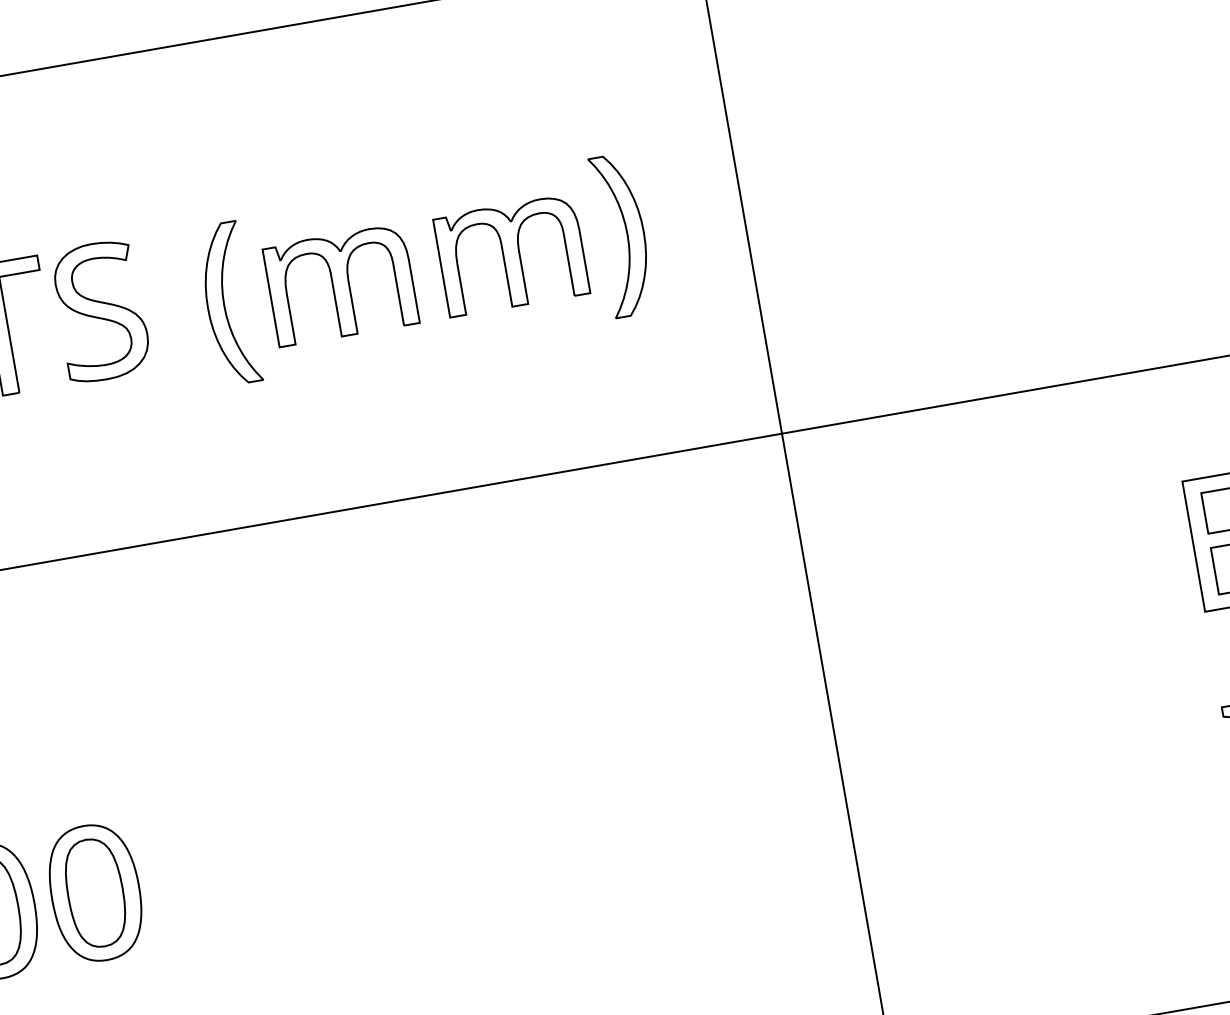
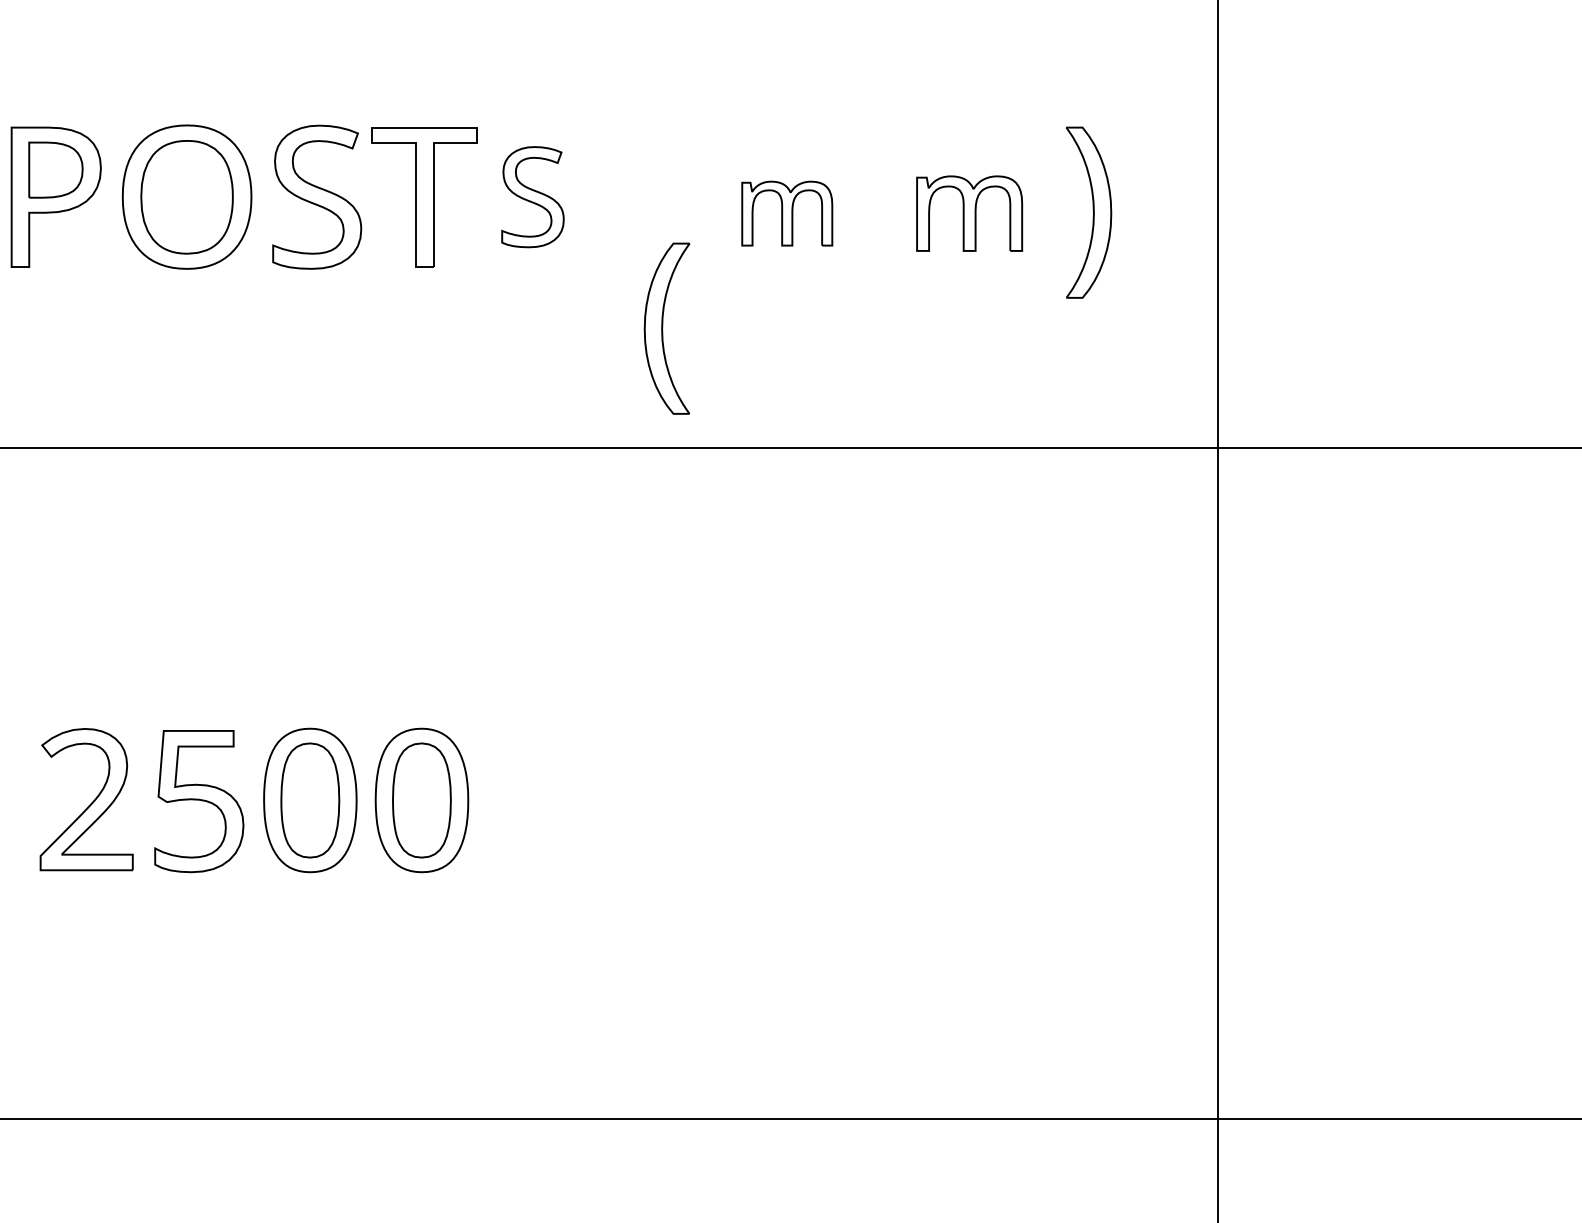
part: (511, 255) -> (969, 213), size x0.7
part: (341, 285) -> (787, 213), size x0.6
part: (228, 303) -> (666, 328), moved
part: (100, 310) -> (532, 196), size x0.7

